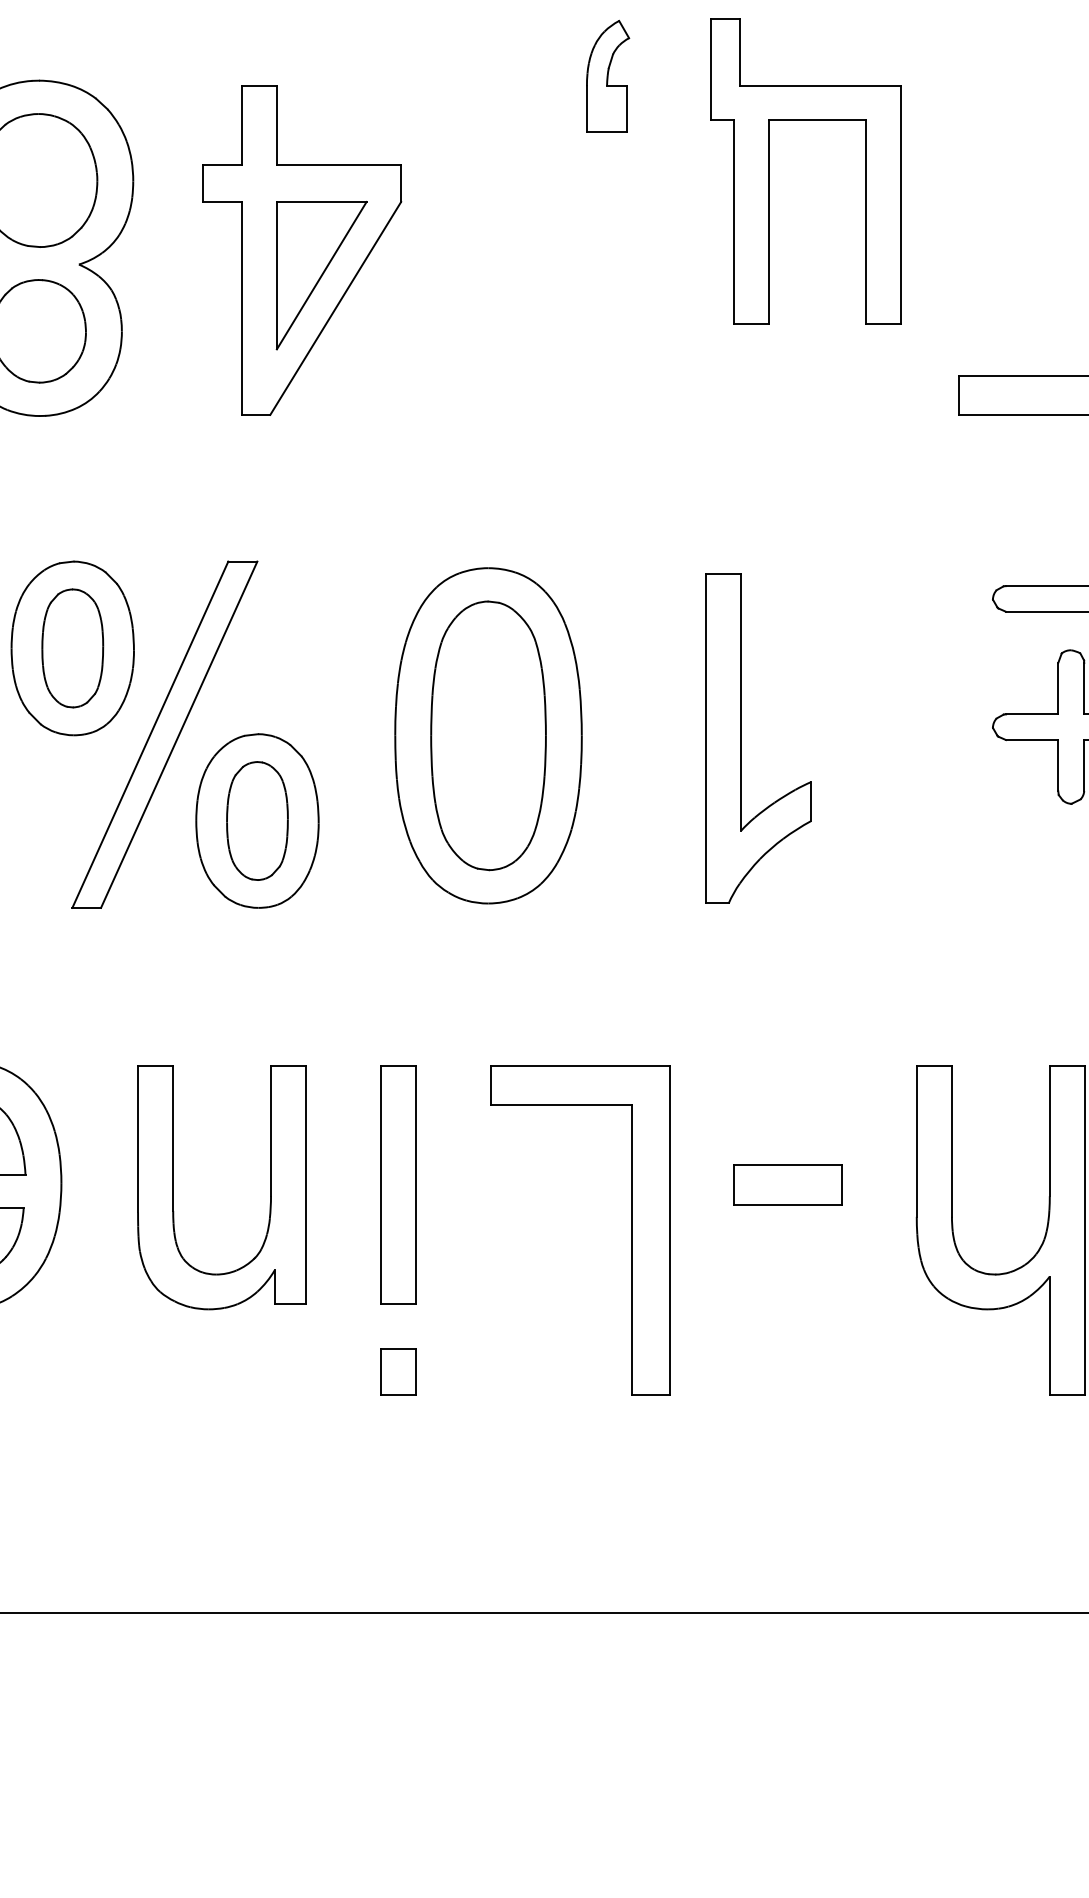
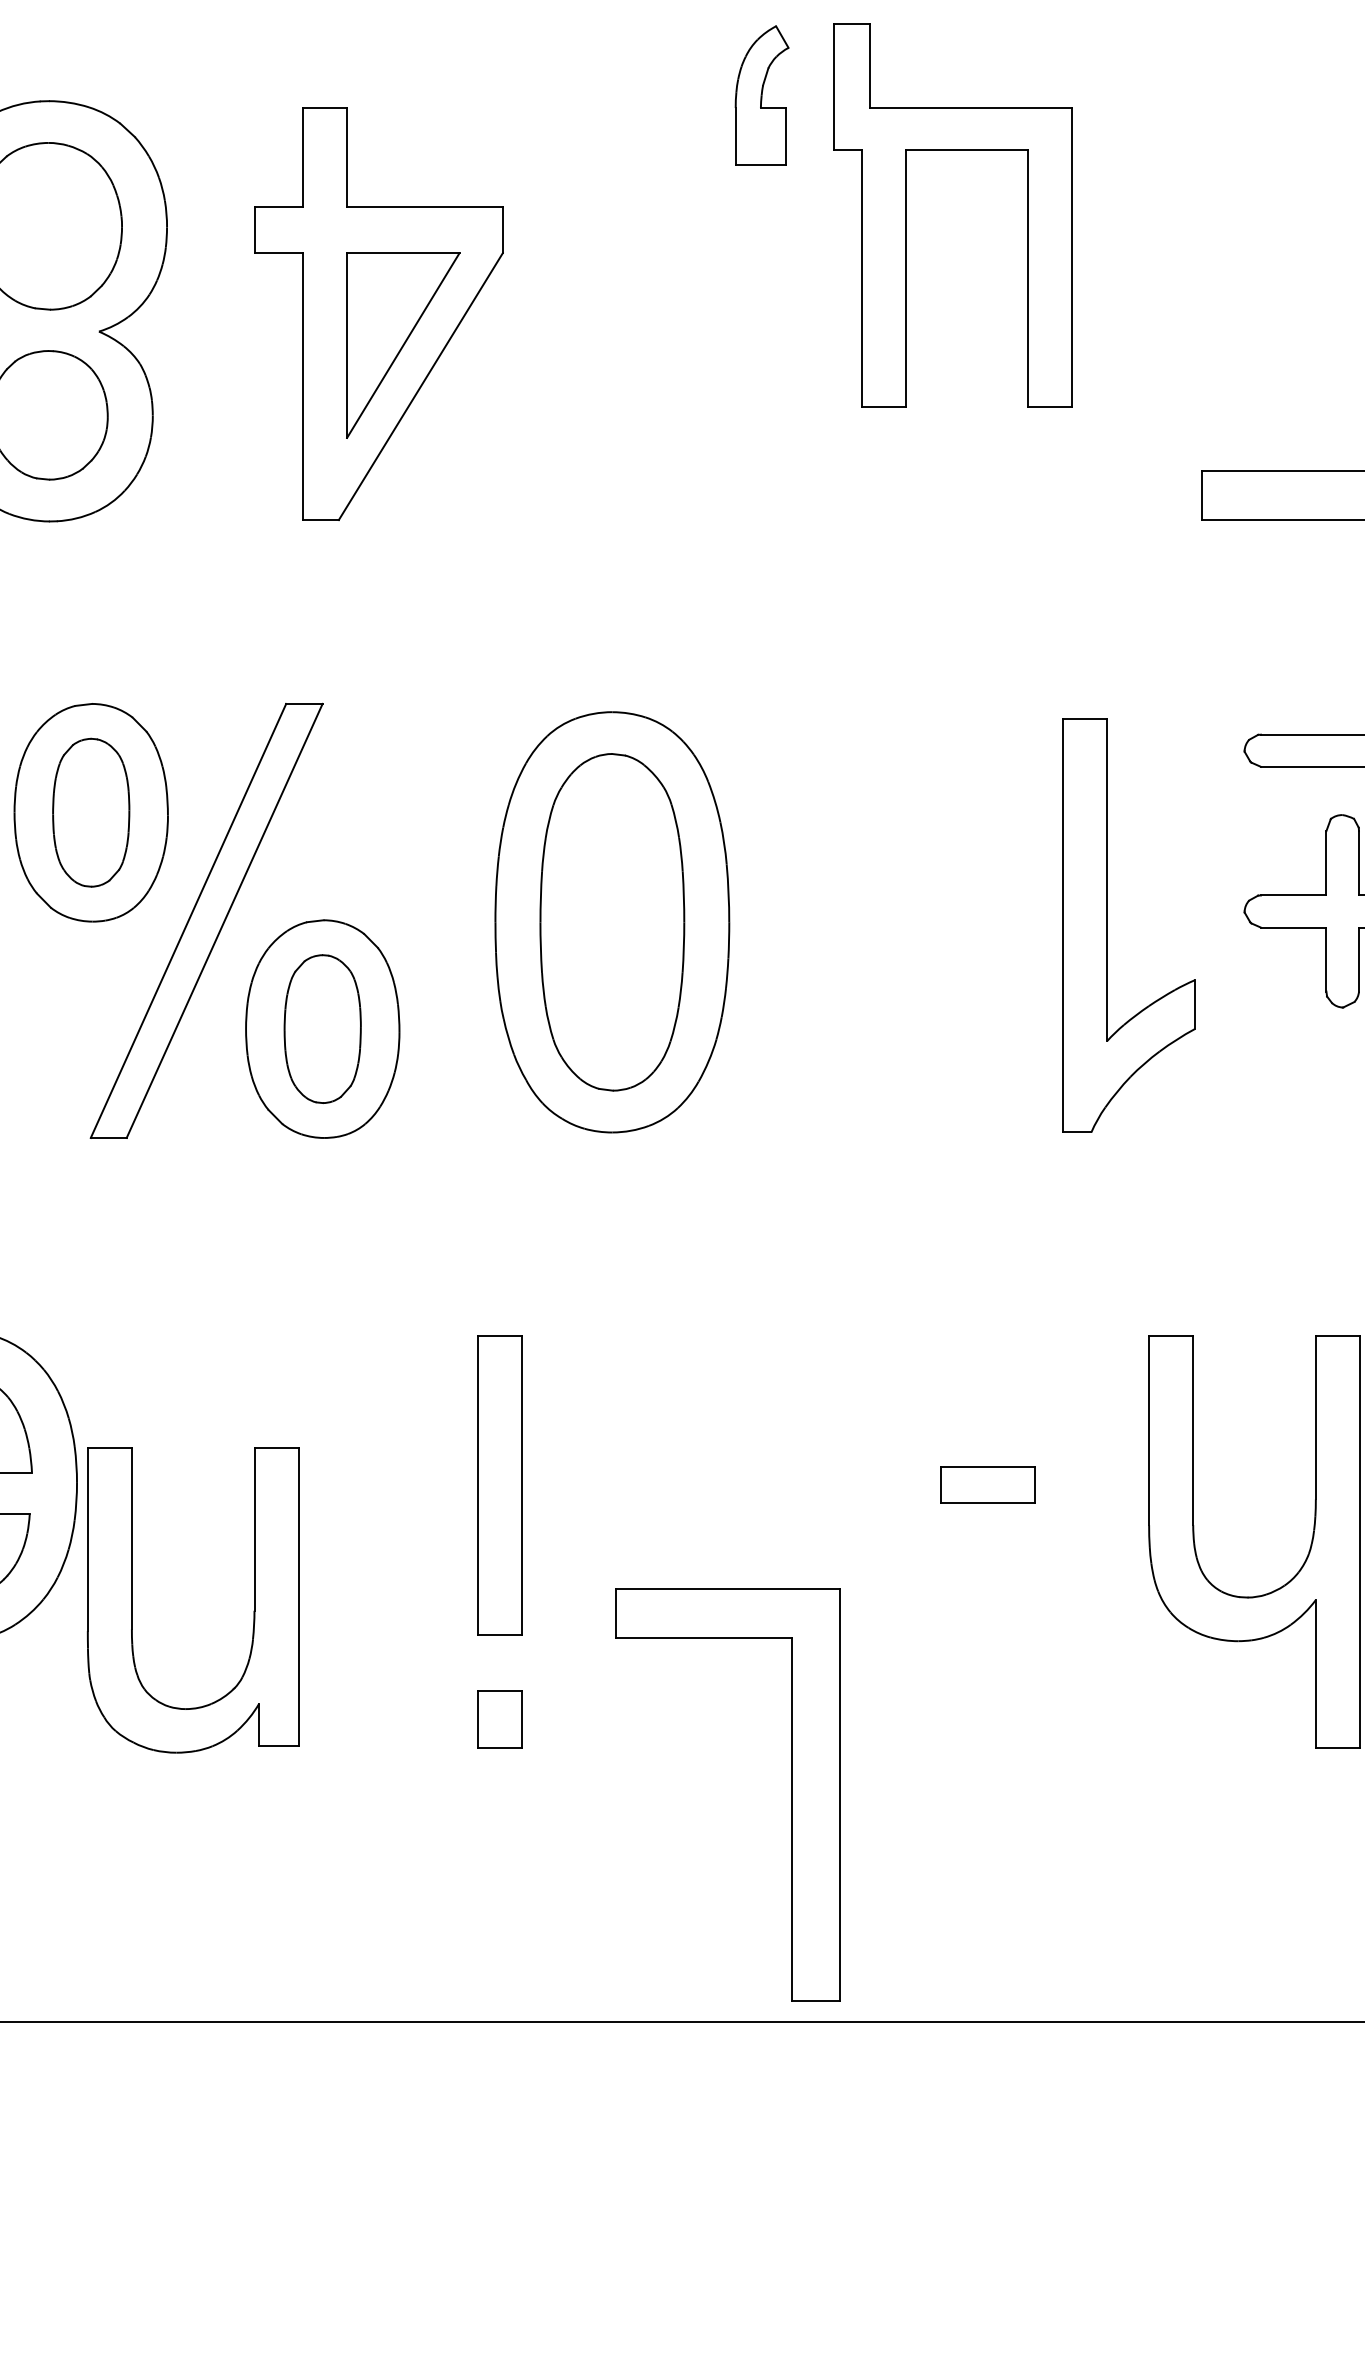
part: (769, 171) -> (906, 214), moved
part: (741, 738) -> (1107, 925), moved
part: (787, 1184) -> (987, 1484), size x0.7
part: (173, 1187) -> (132, 1599), moved
part: (631, 1230) -> (791, 1795), moved

